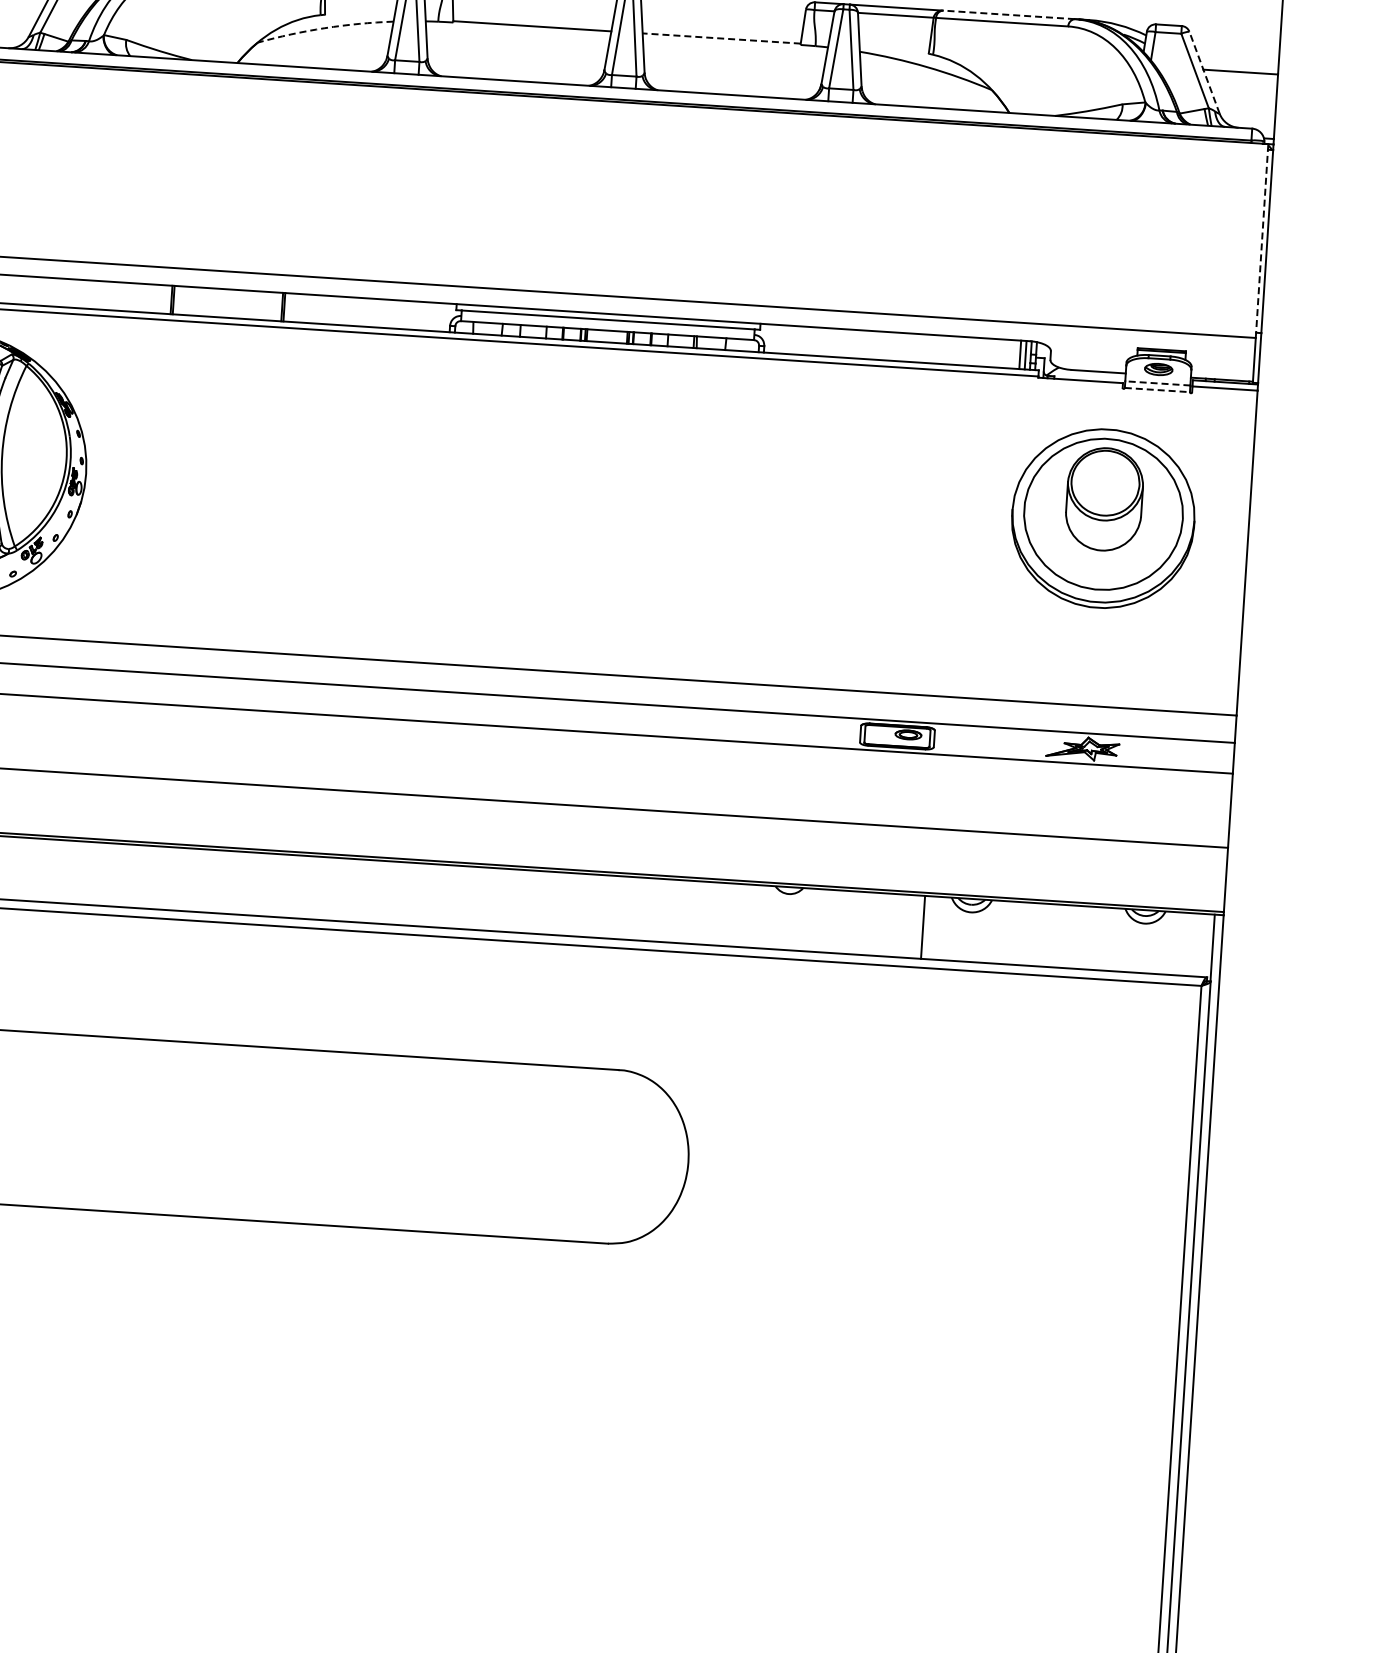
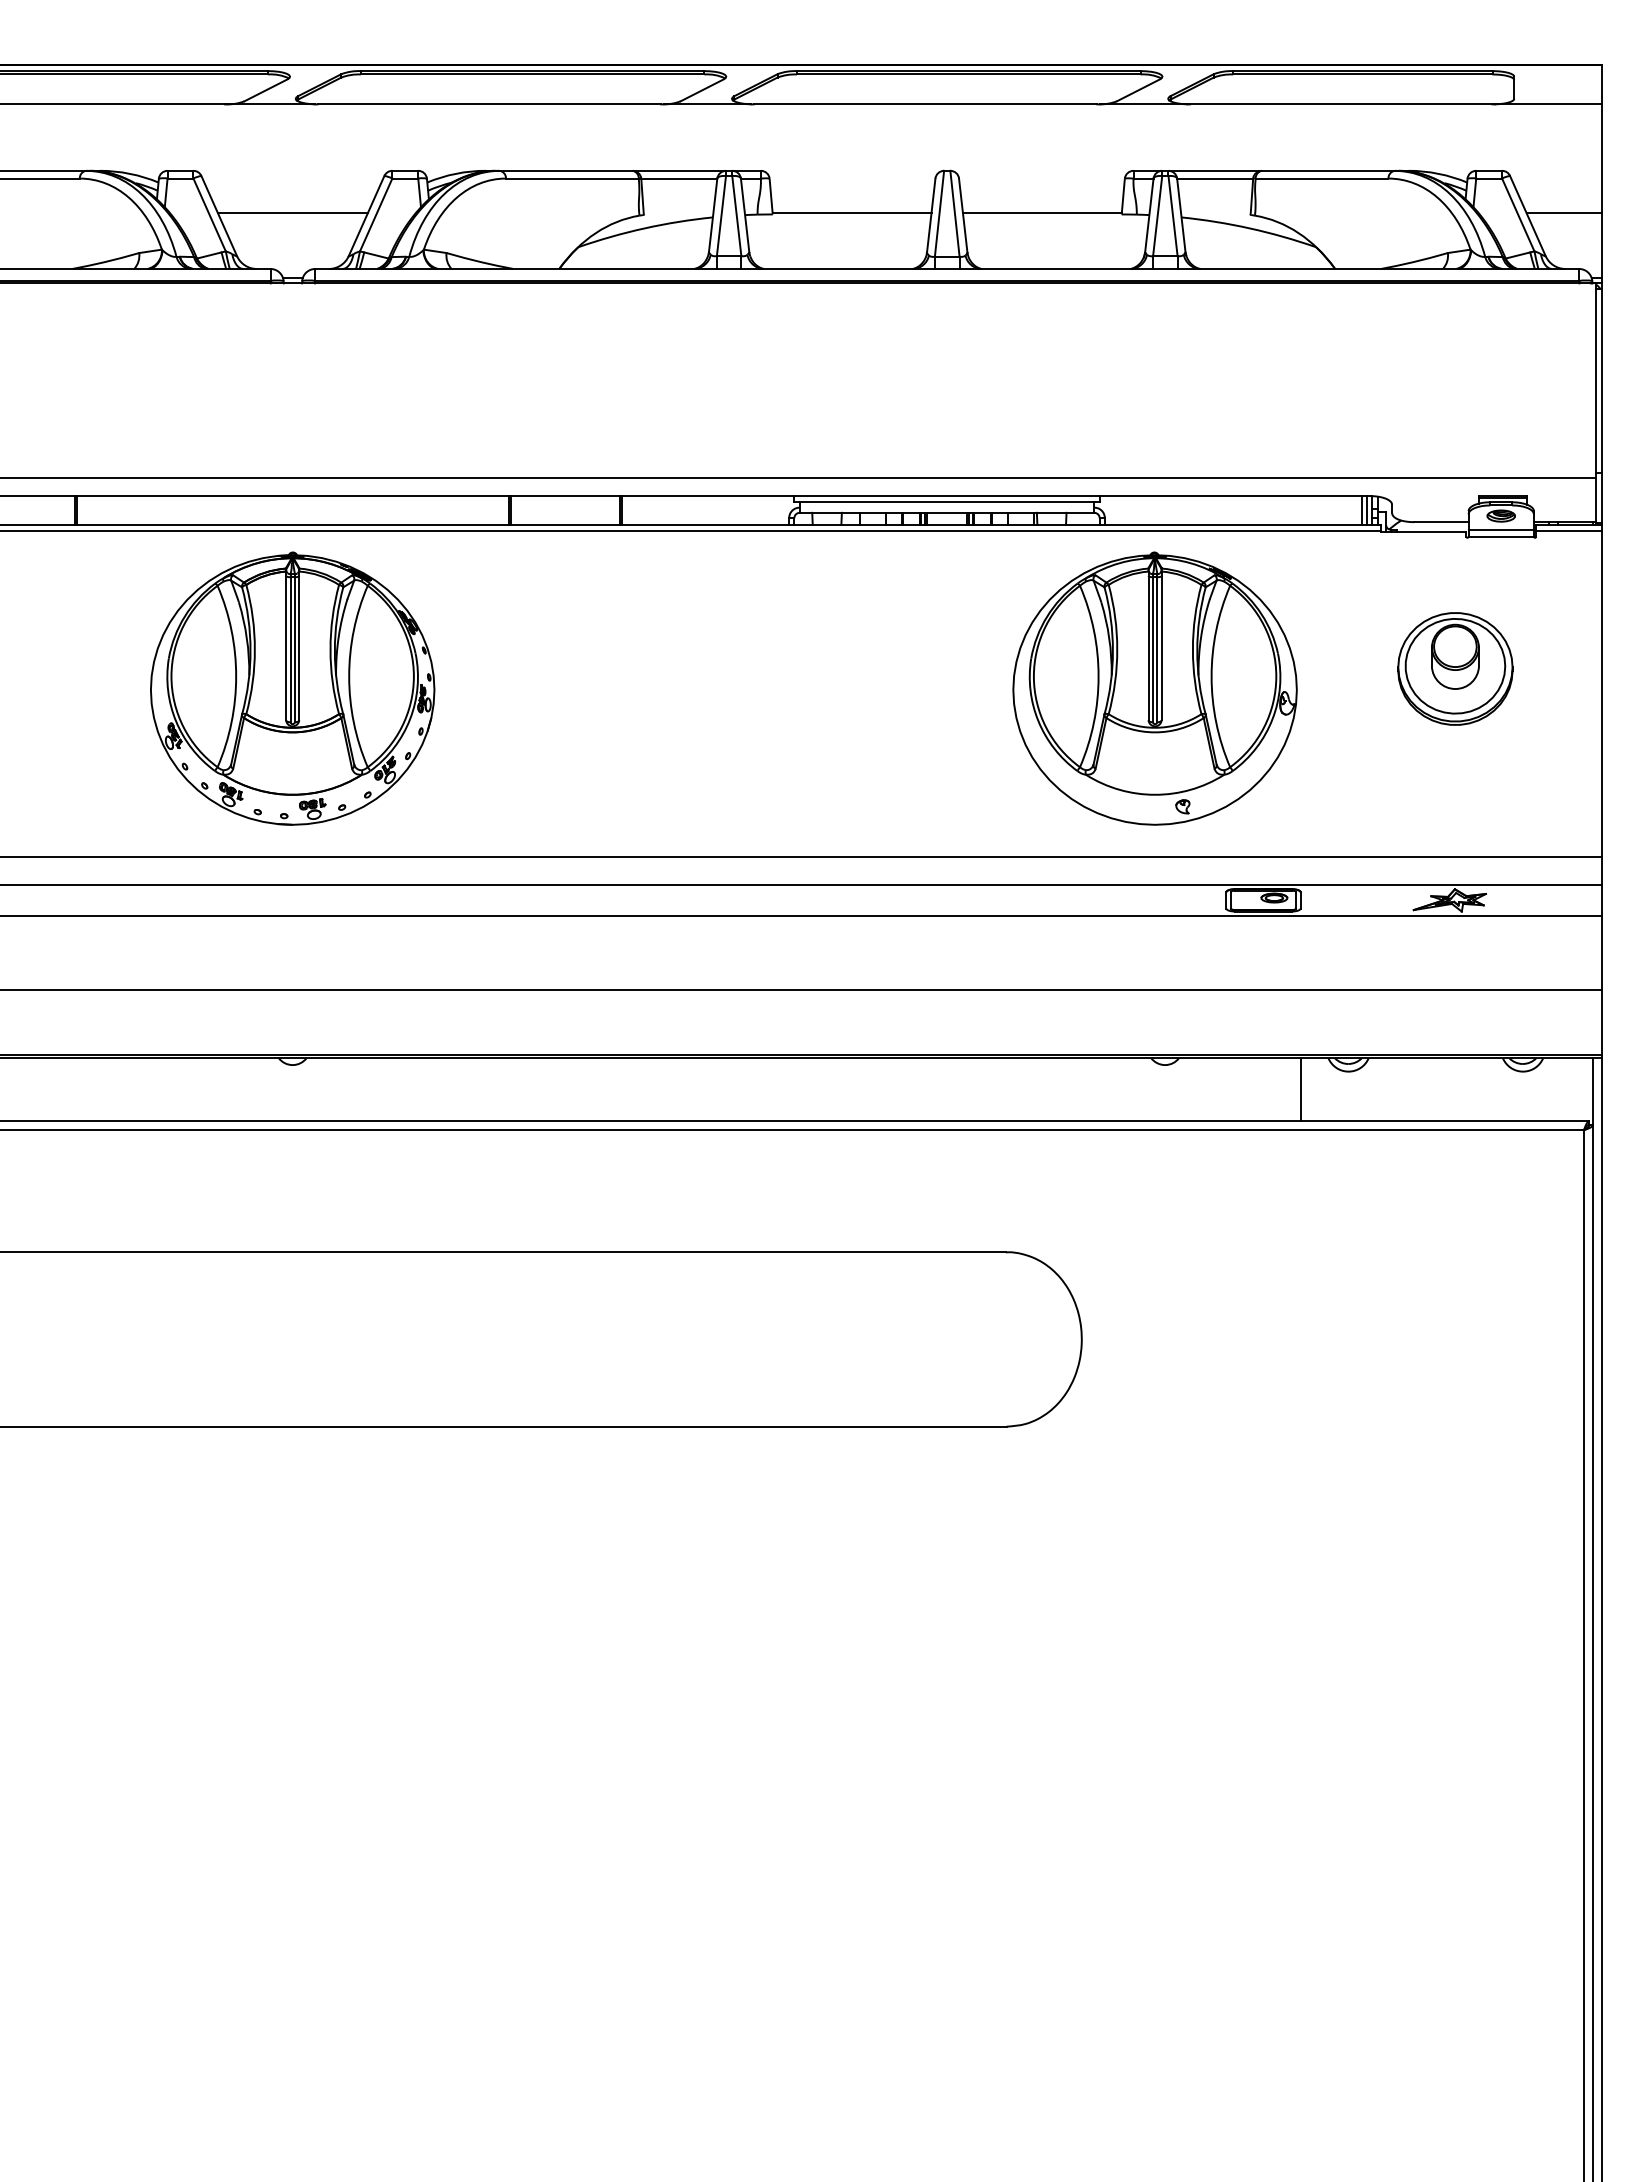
line: (1008, 14) -> (1327, 170), dashed -> solid
arc: (324, 28) -> (644, 228), dashed -> solid
line: (720, 38) -> (1041, 213), dashed -> solid
line: (1204, 73) -> (1527, 216), dashed -> solid
line: (1262, 240) -> (1596, 380), dashed -> solid
line: (1158, 383) -> (1501, 530), dashed -> solid
line: (1157, 389) -> (1501, 536), dashed -> solid
part: (802, 518) -> (1154, 688), added
part: (1103, 518) -> (1455, 668), size x0.62

